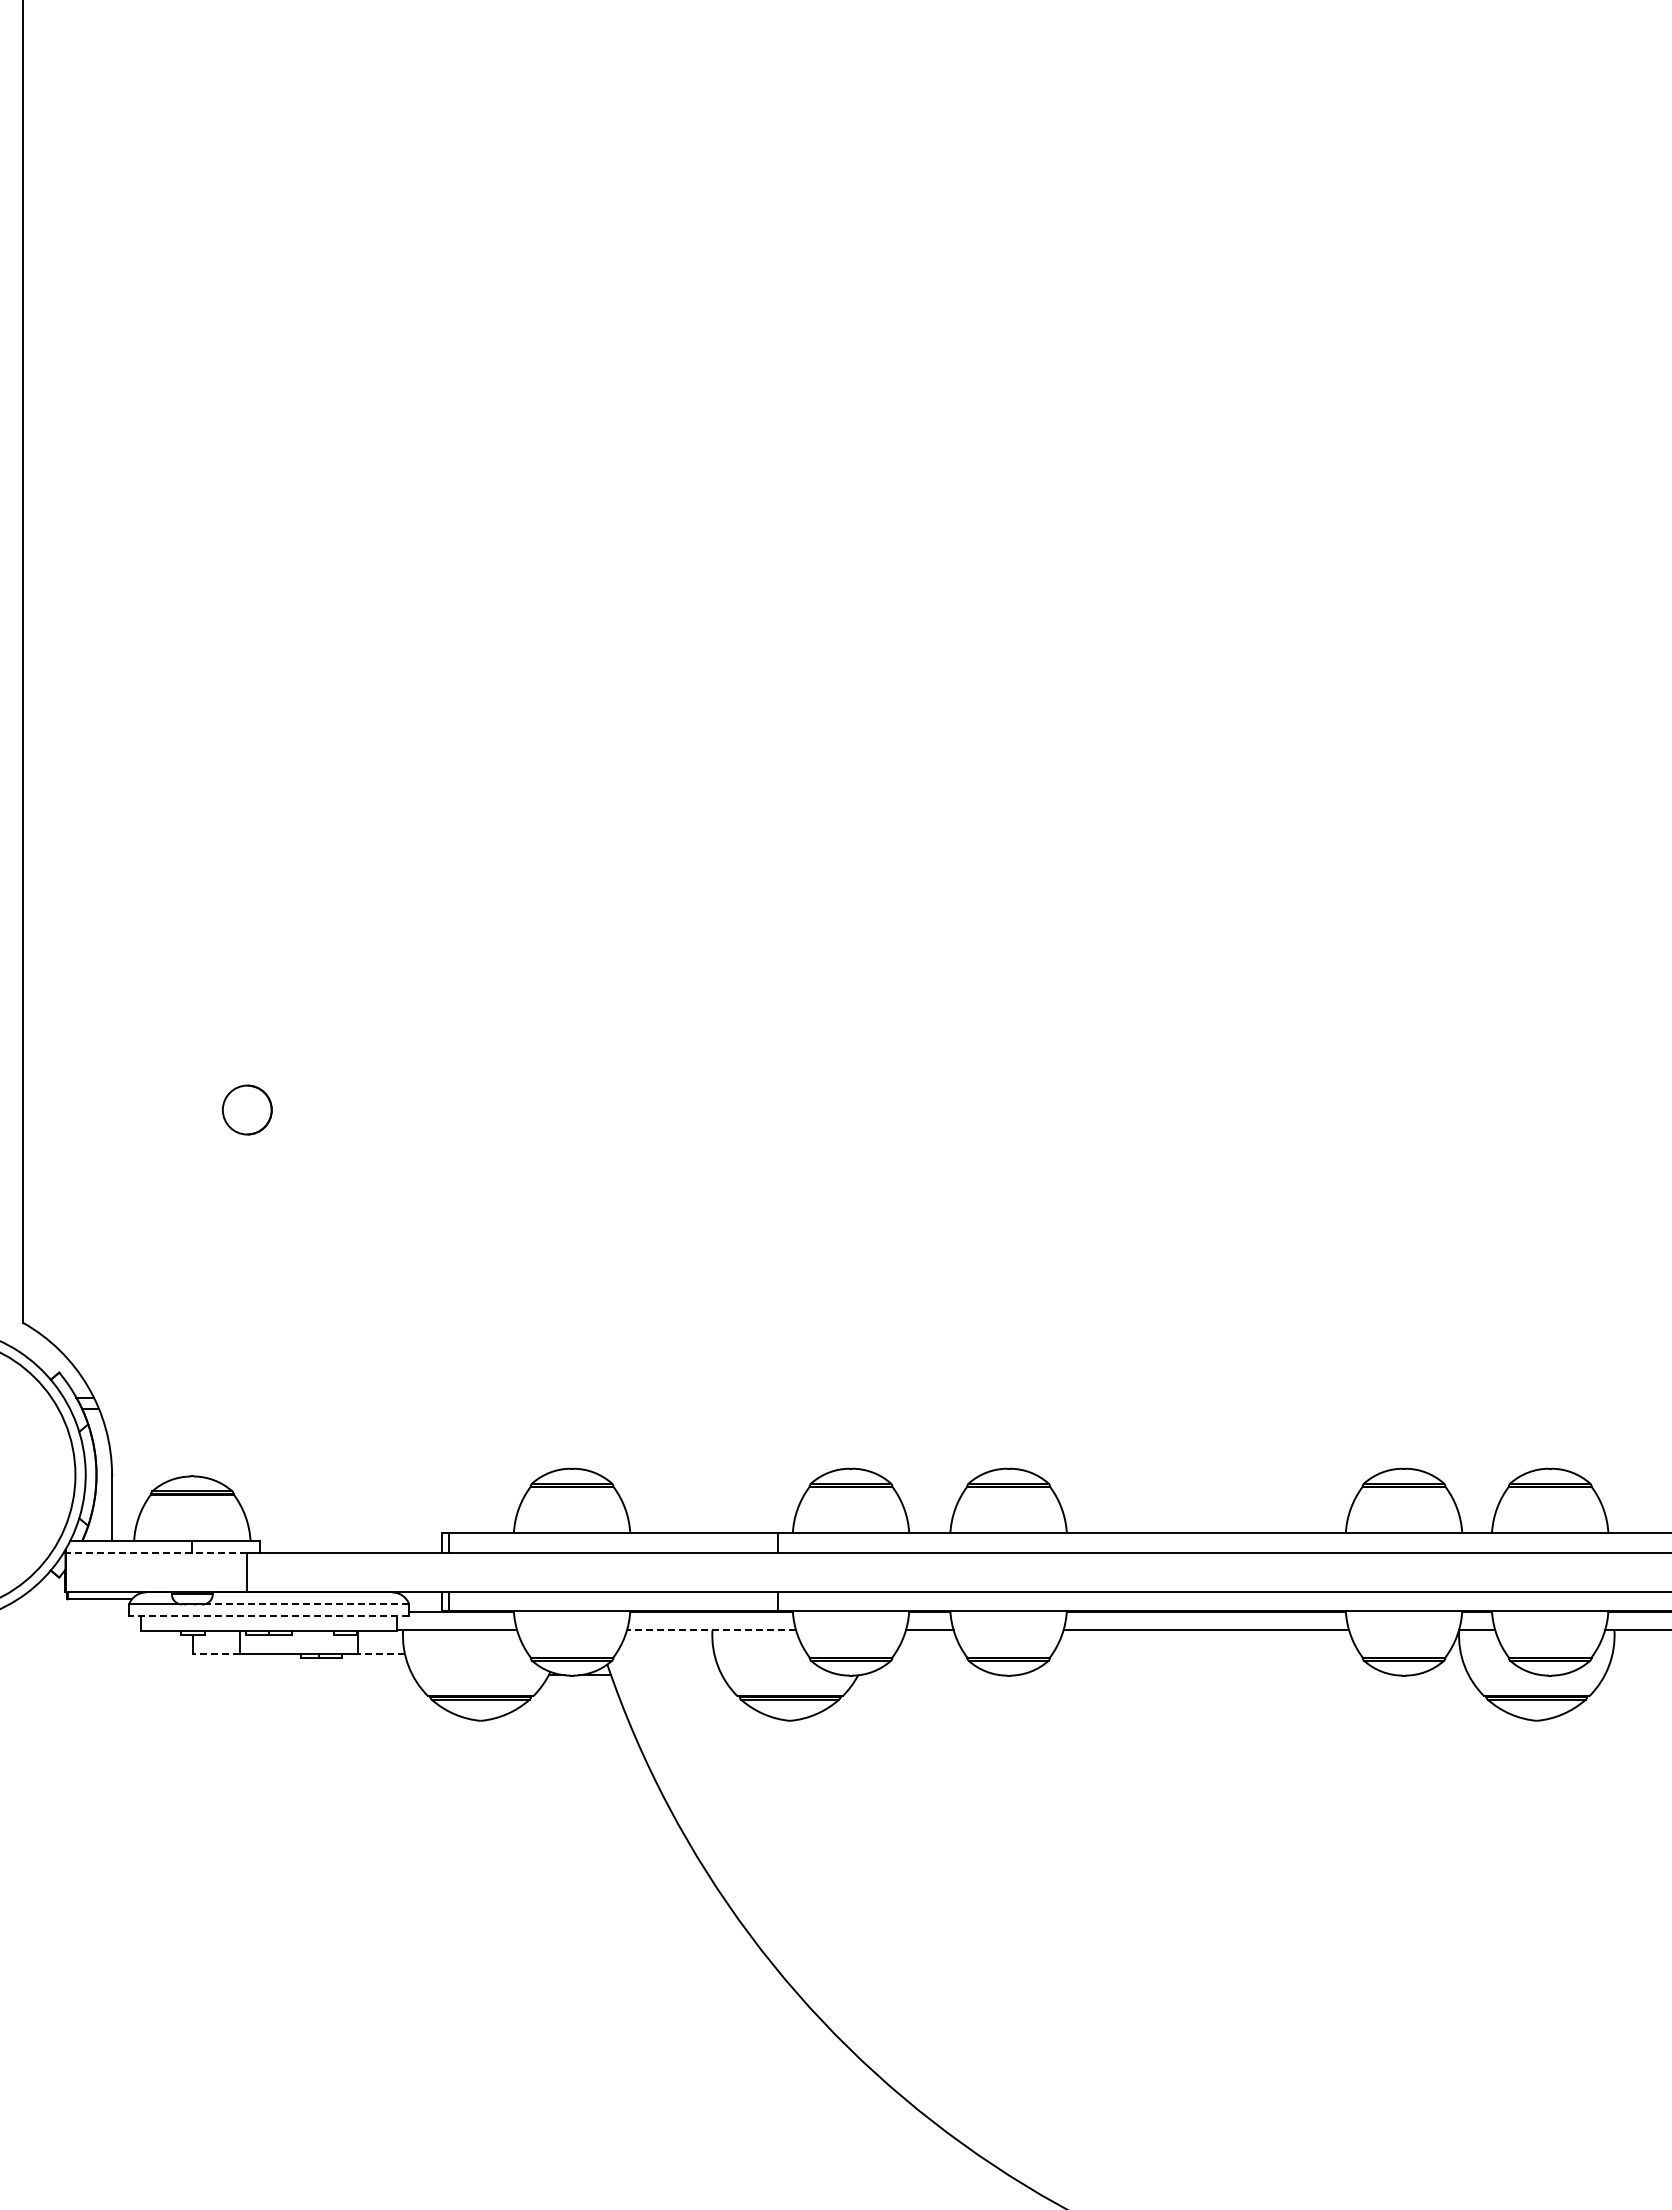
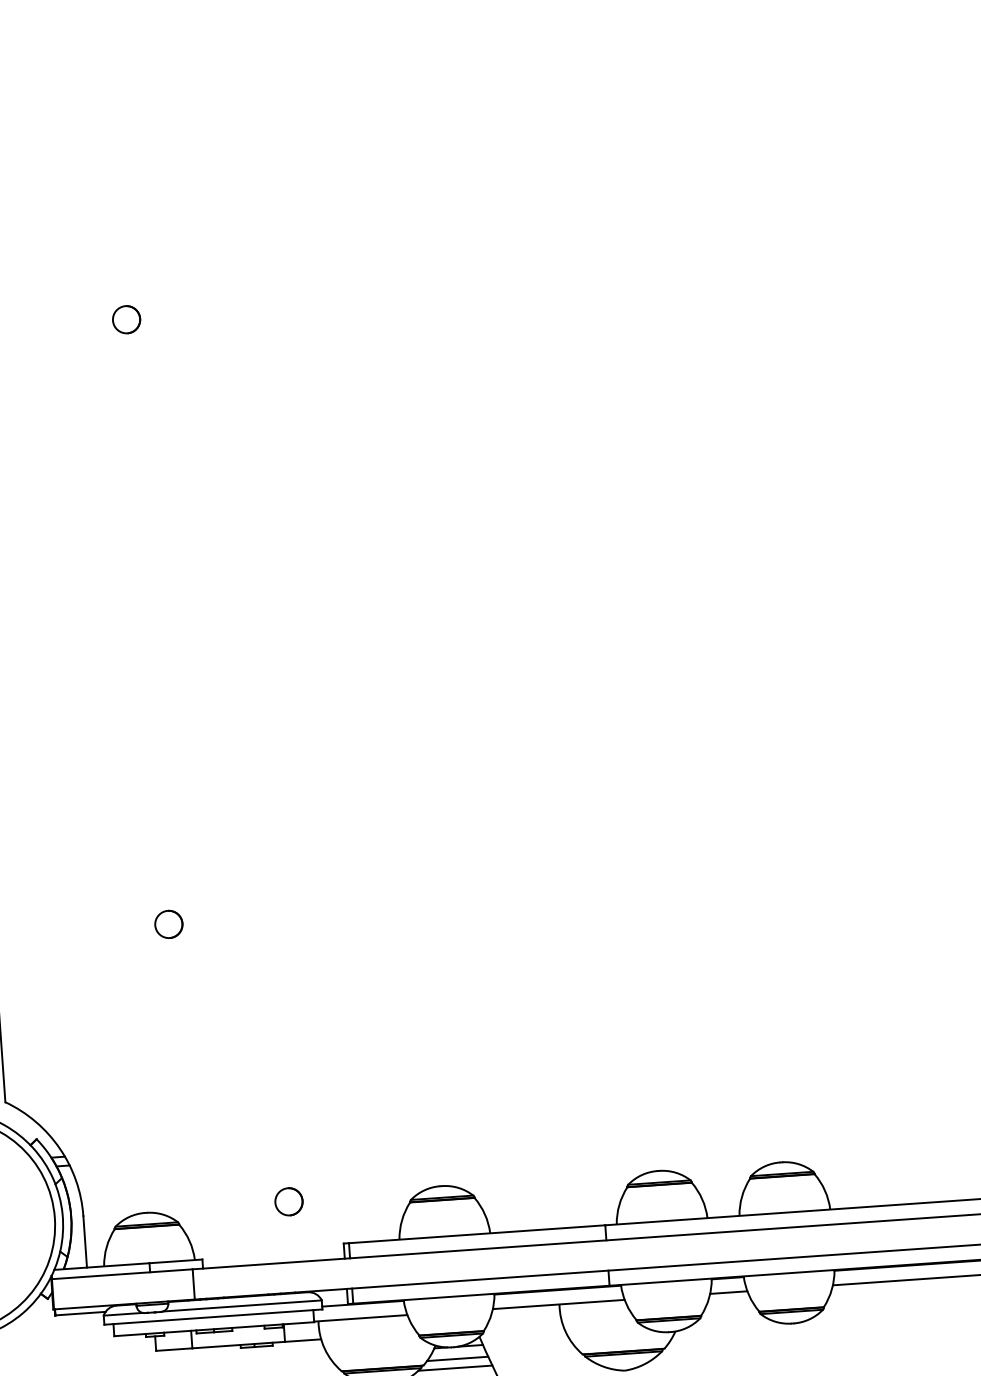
part: (247, 333) -> (126, 319), added
part: (247, 1109) -> (168, 924), size x0.71
part: (375, 1474) -> (288, 1201), added
line: (156, 1552) -> (122, 1274), dashed -> solid
line: (307, 1604) -> (242, 1306), dashed -> solid
line: (269, 1615) -> (213, 1316), dashed -> solid
line: (711, 1630) -> (558, 1304), dashed -> solid
line: (215, 1653) -> (173, 1349), dashed -> solid
line: (381, 1653) -> (302, 1340), dashed -> solid
line: (577, 1690) -> (457, 1358), added
line: (573, 1702) -> (455, 1368), added

